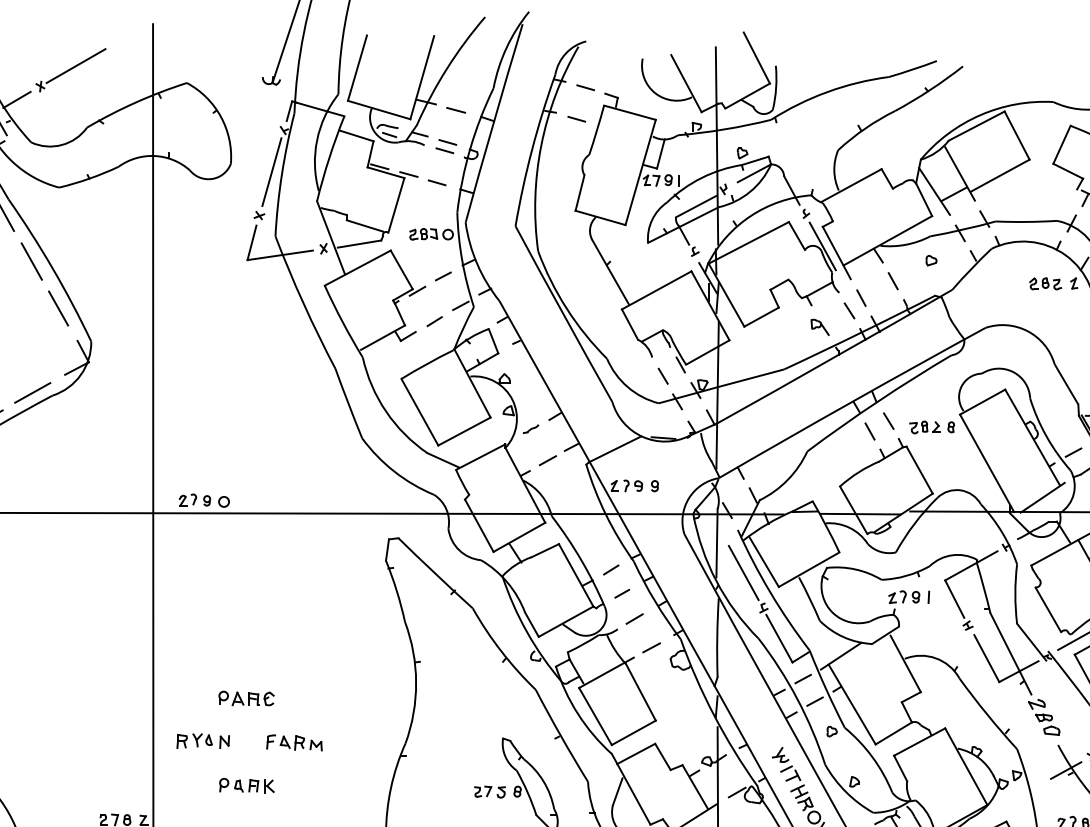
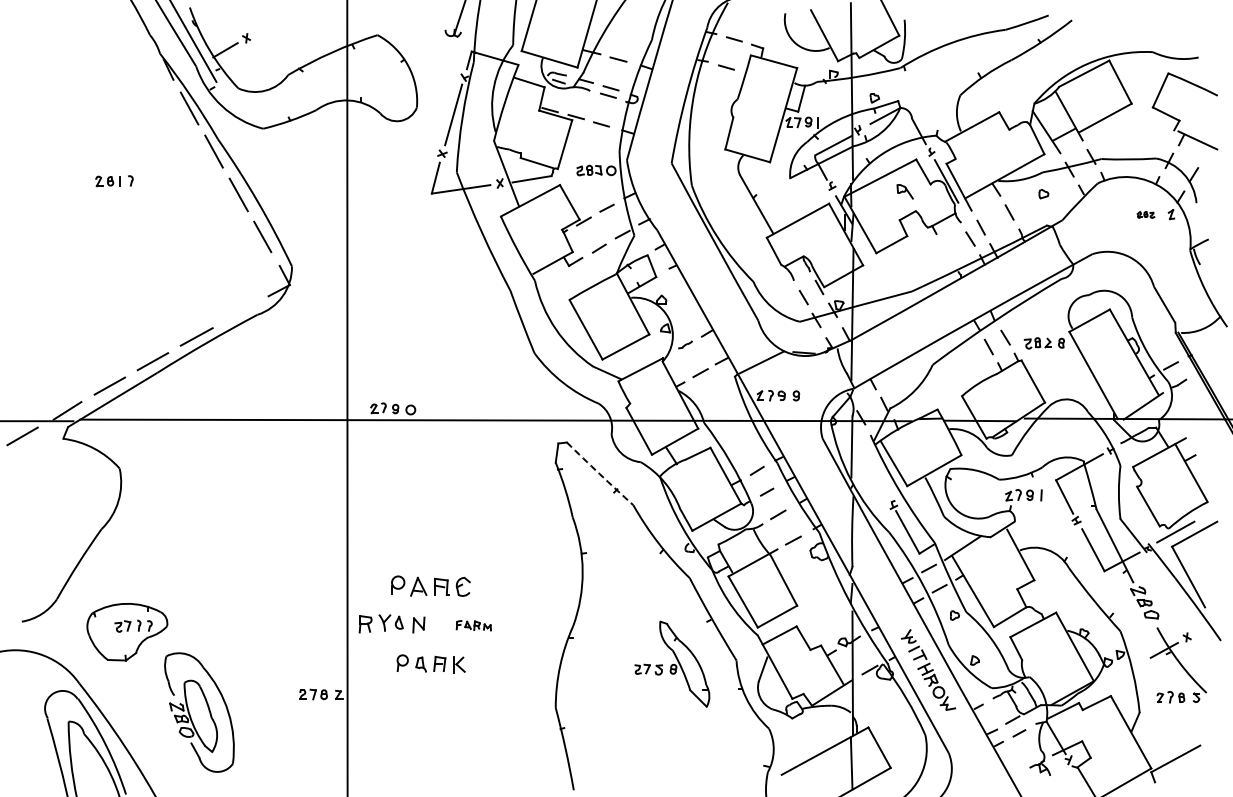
line: (76, 65) -> (278, 19), removed
part: (1045, 283) -> (1145, 214), size x0.6
part: (819, 327) -> (904, 191), moved
line: (32, 392) -> (239, 312), removed
line: (743, 572) -> (875, 473), removed
arc: (434, 573) -> (599, 474), solid -> dashed
part: (246, 698) -> (430, 585), size x1.6
part: (203, 741) -> (392, 624), size x1.4
part: (294, 742) -> (473, 625), size x0.7
part: (247, 785) -> (431, 663), size x1.4

